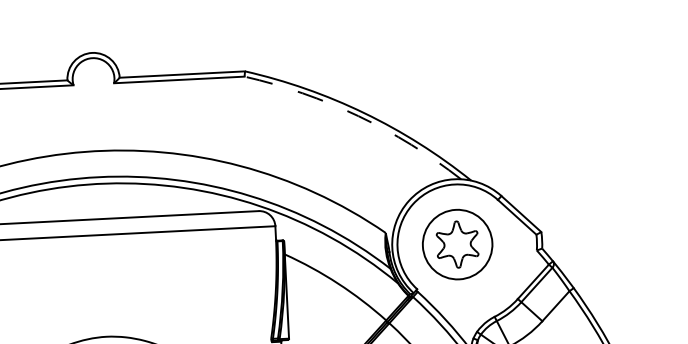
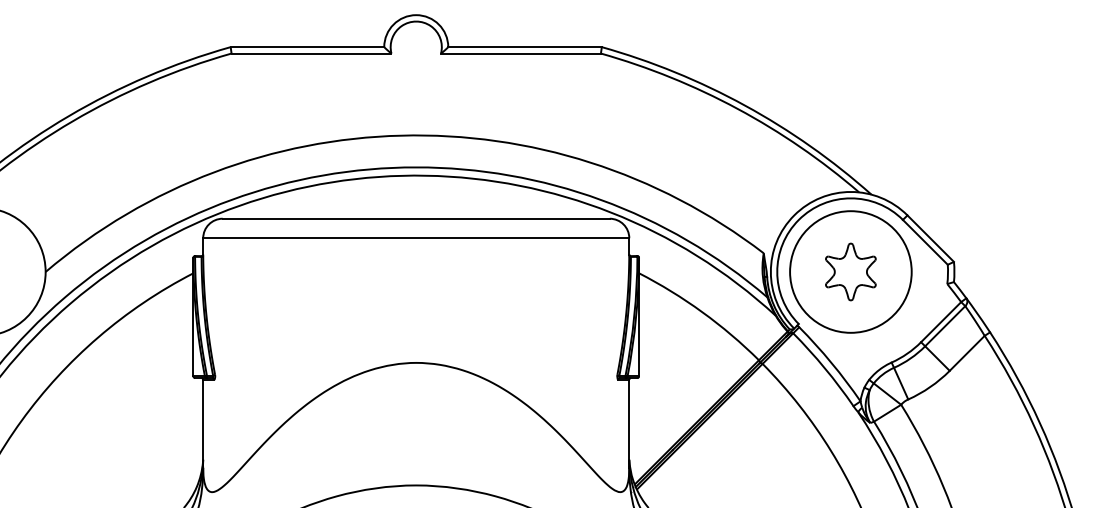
arc: (358, 115) -> (737, 108), dashed -> solid
circle: (457, 244) -> (850, 271), size x1.43

